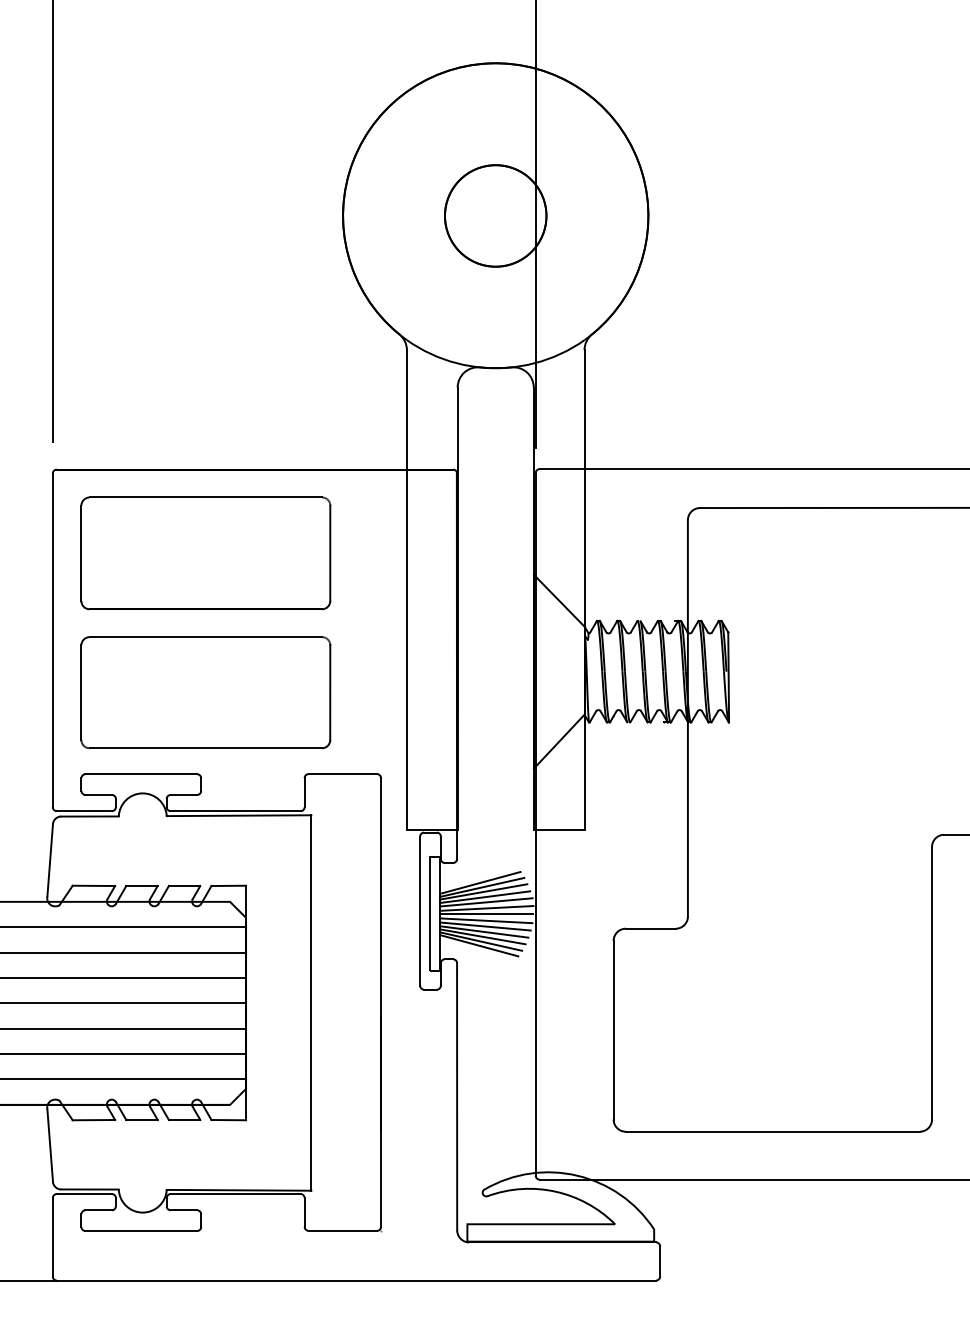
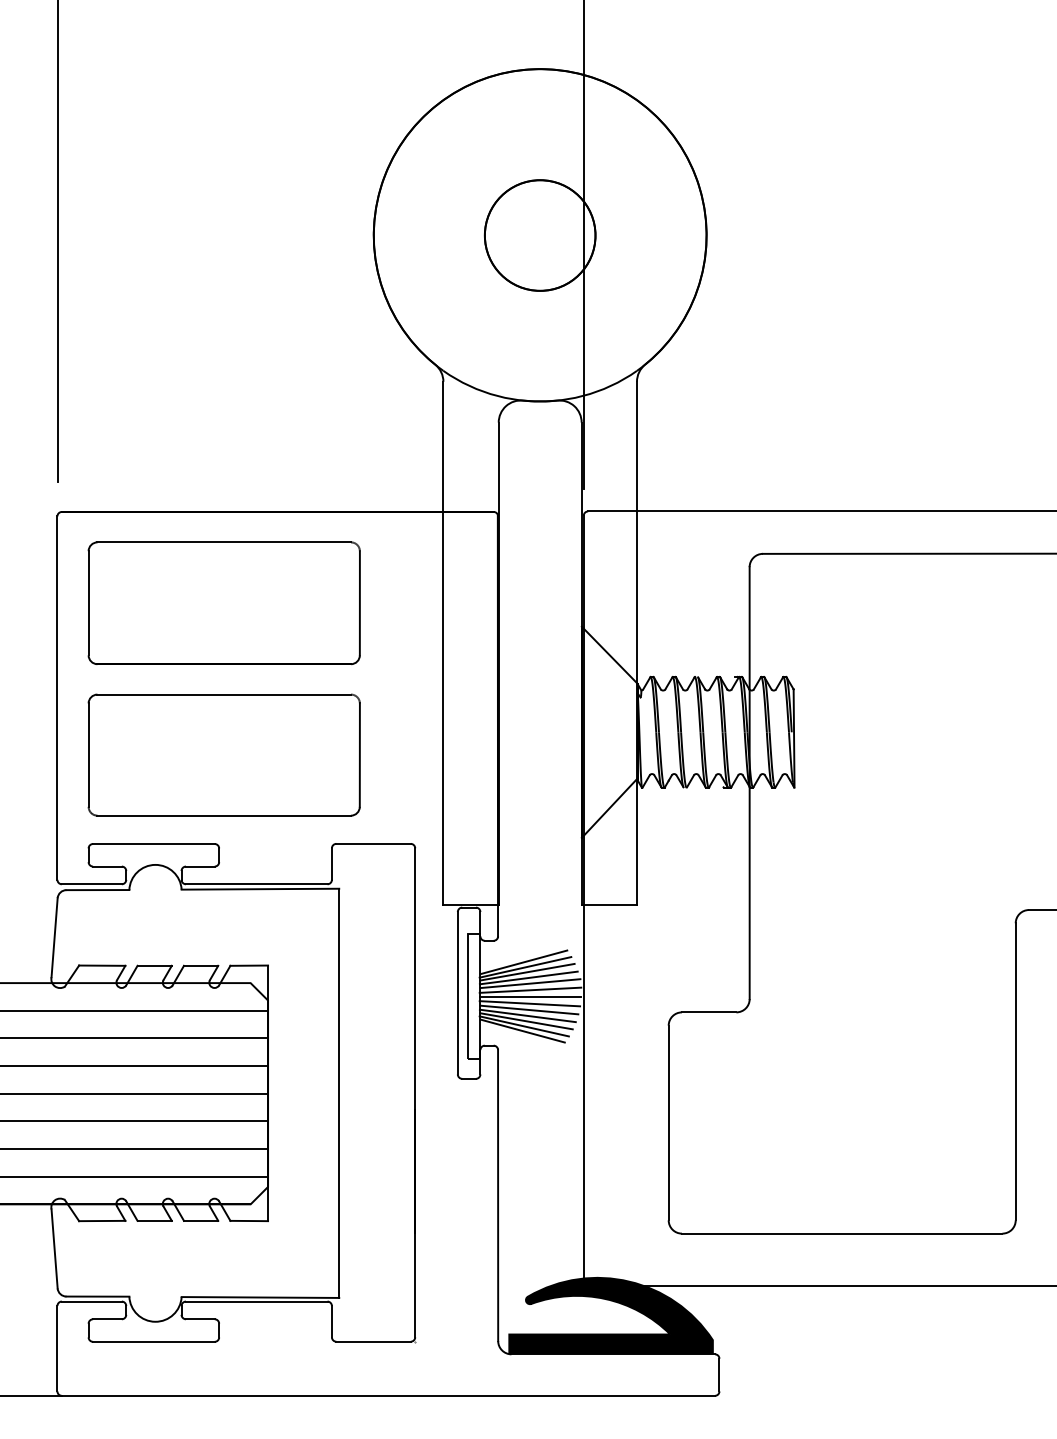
fill: (560, 1206) -> (610, 1315), added

